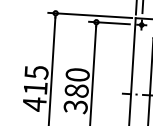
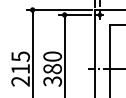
text: (34, 104) -> (20, 81), 415 -> 215

